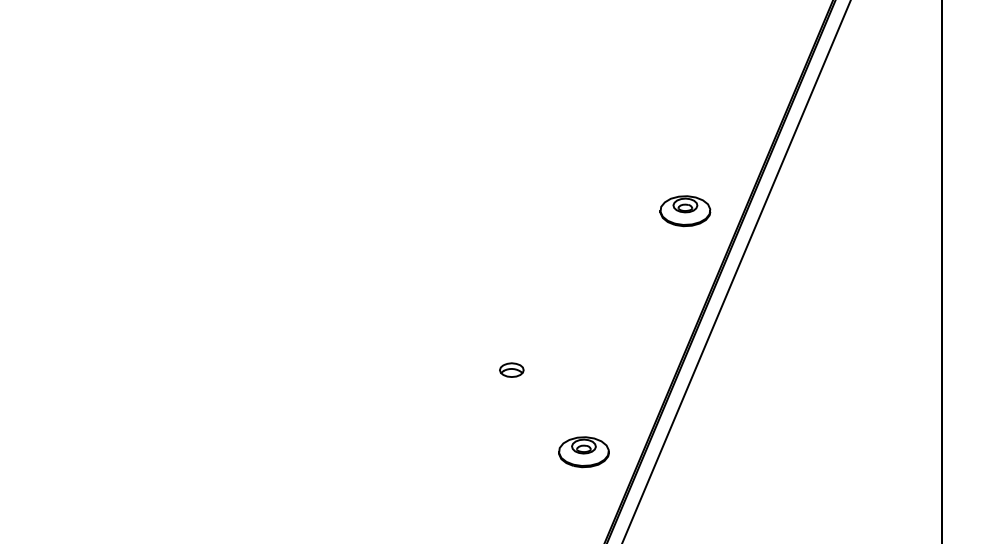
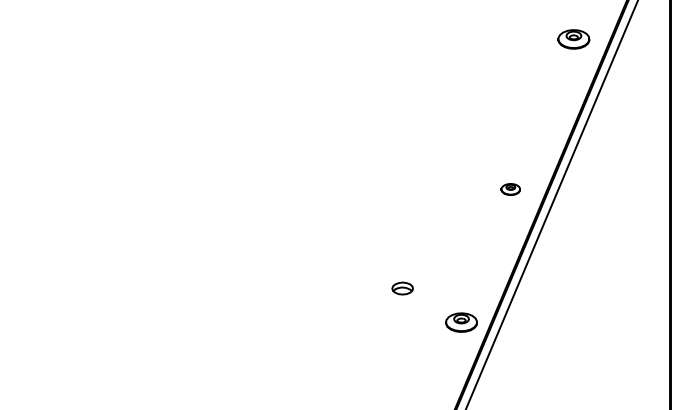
part: (685, 211) -> (510, 189), size x0.6
part: (511, 370) -> (402, 288), size x1.4
part: (583, 451) -> (461, 322), moved

